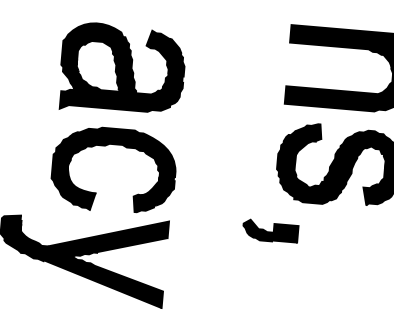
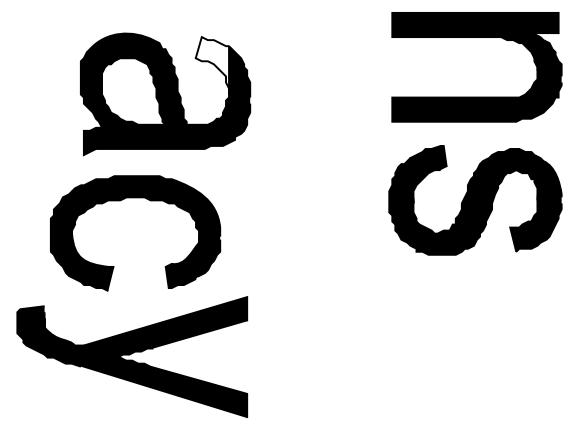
fill: (158, 51) -> (212, 65), removed
part: (116, 145) -> (135, 198), moved
part: (270, 231) -> (387, 298), removed

